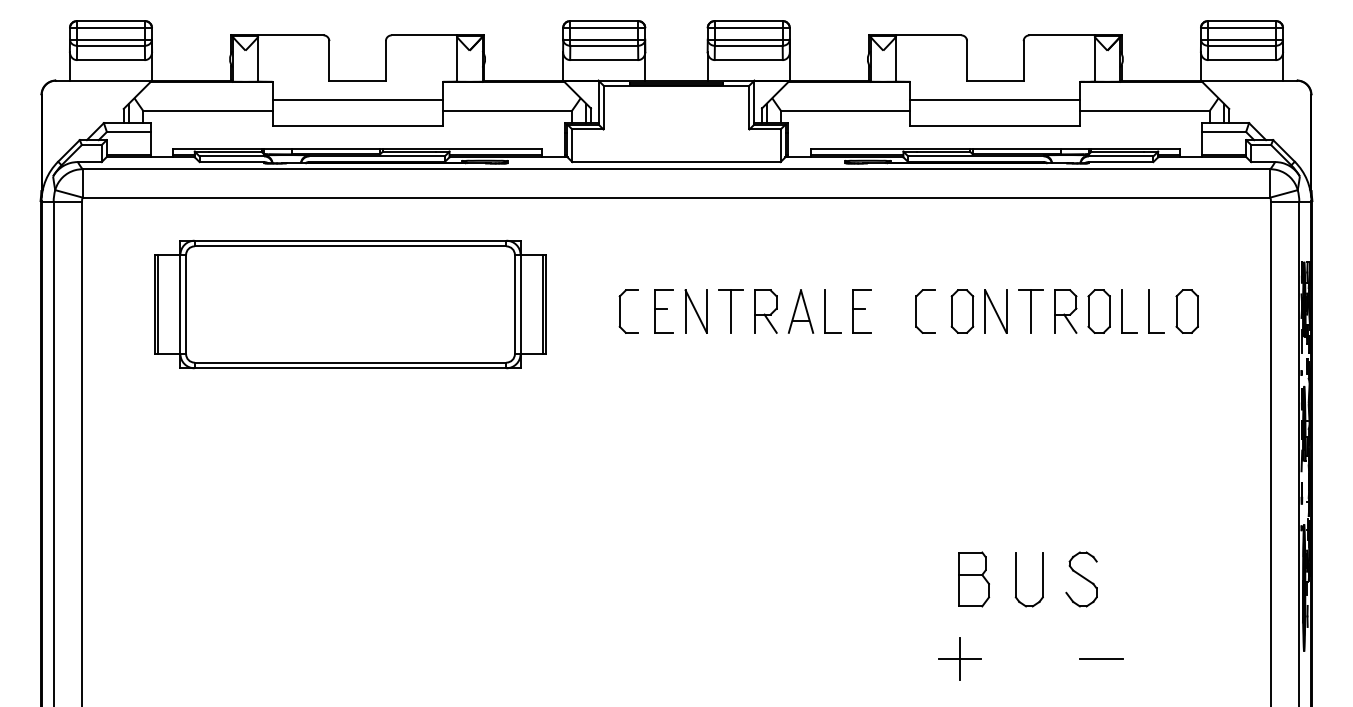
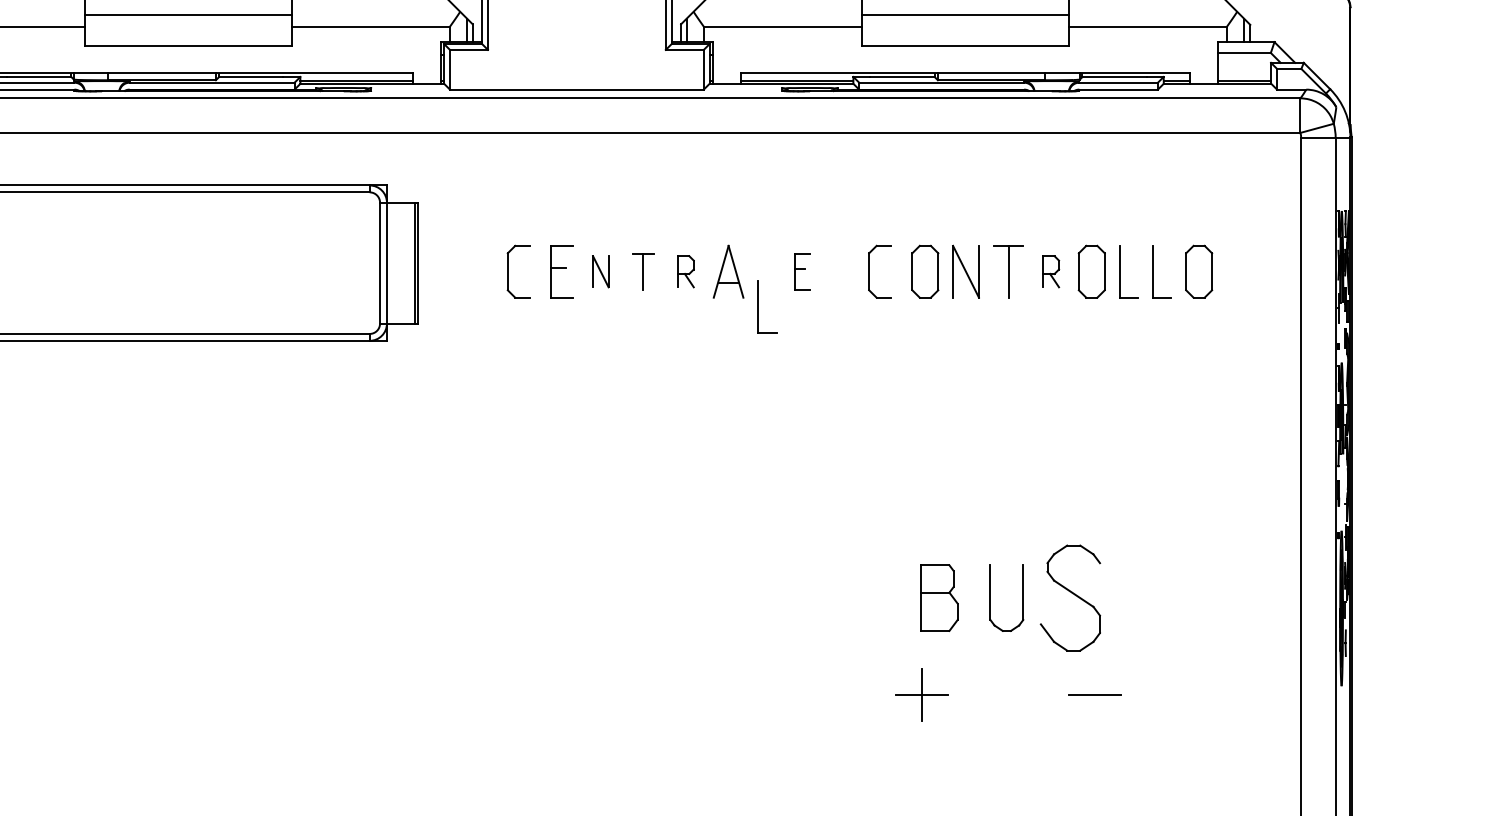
part: (695, 311) -> (600, 271), size x0.6
part: (730, 311) -> (642, 271), size x0.7
part: (765, 311) -> (685, 271), size x0.6
part: (825, 311) -> (758, 307), moved
part: (861, 311) -> (802, 271), size x0.7
part: (1065, 311) -> (1050, 271), size x0.6
part: (1081, 579) -> (1070, 598), size x1.6

